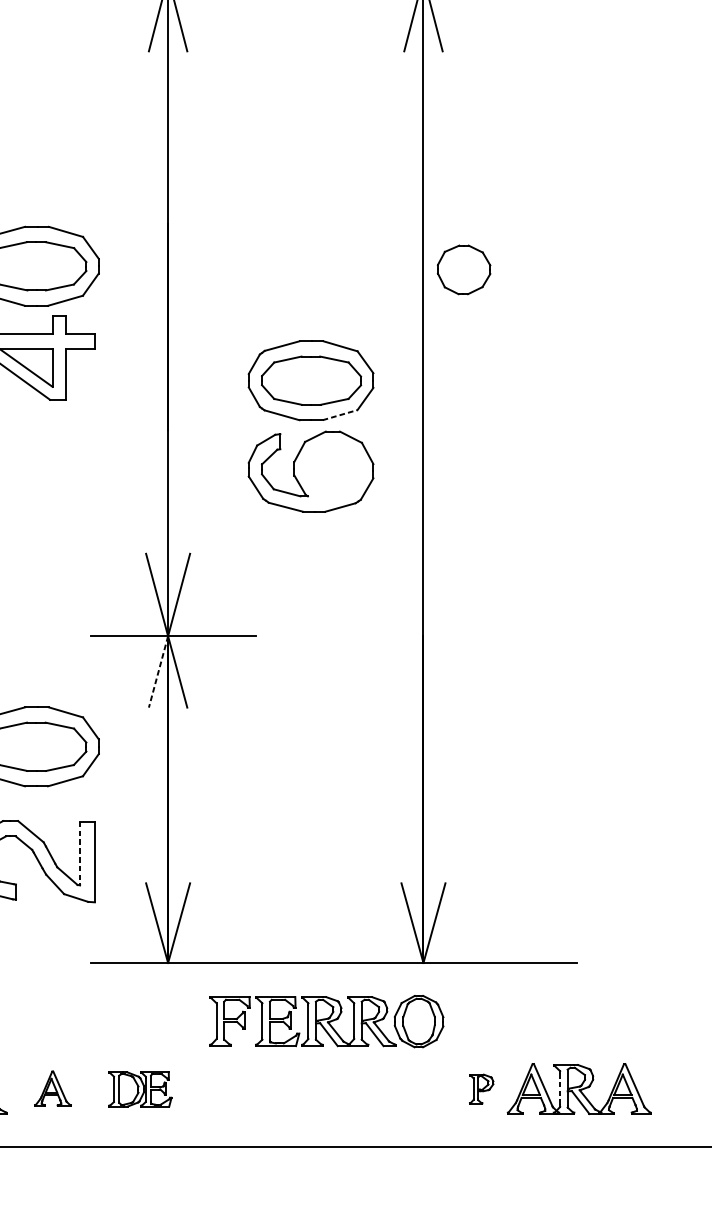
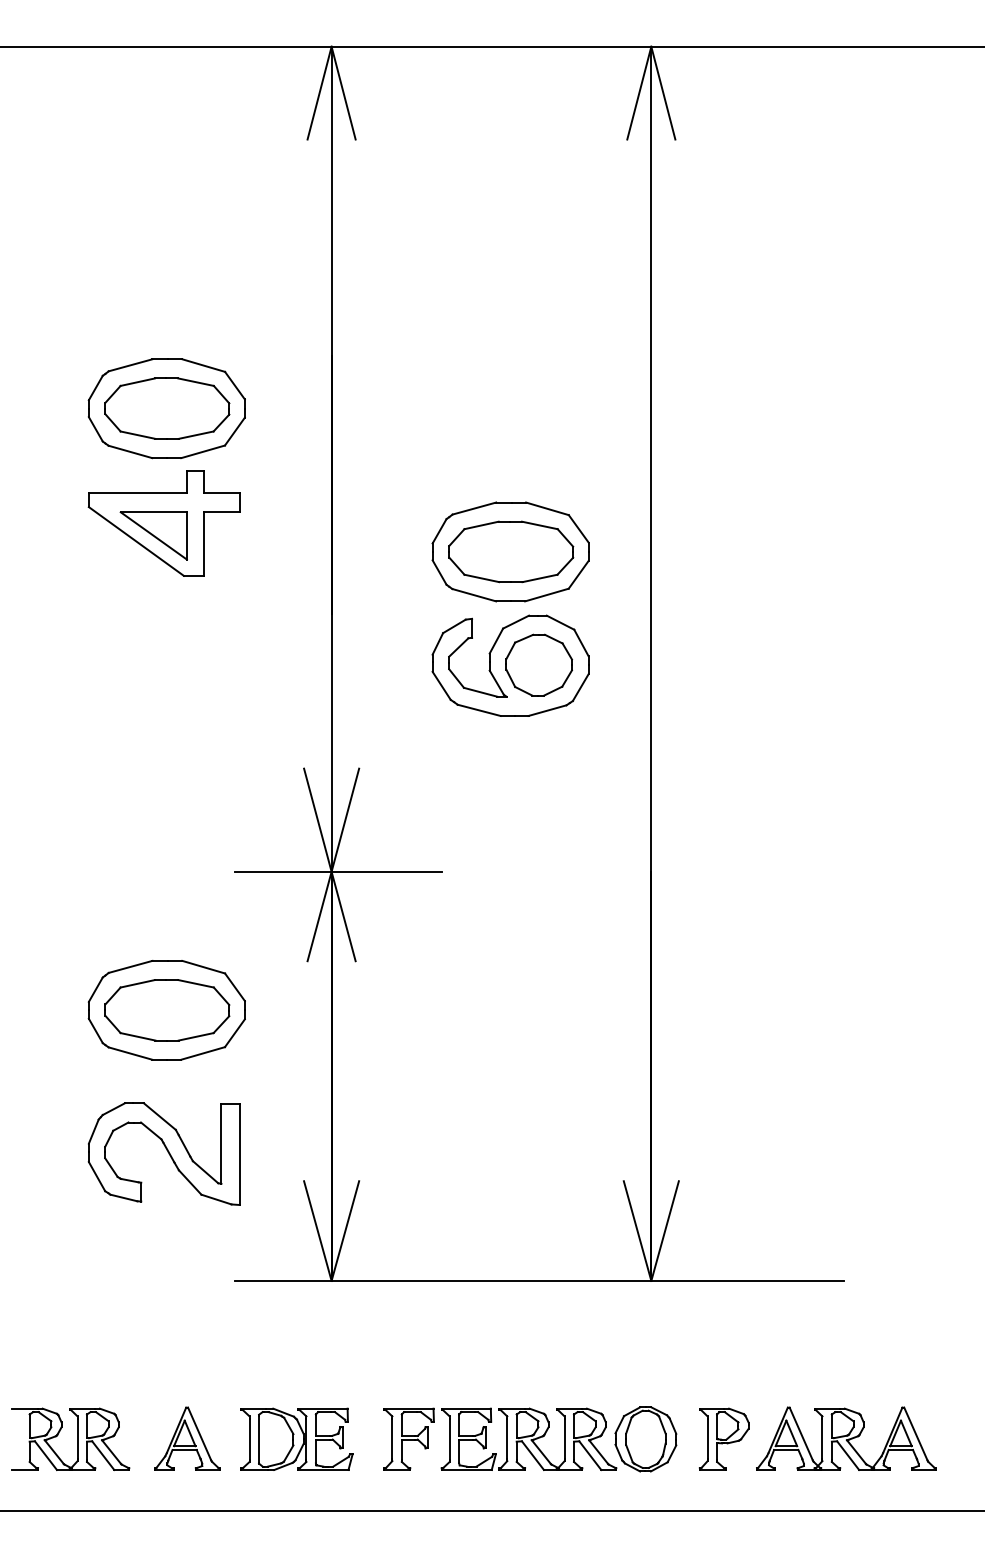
part: (463, 269) -> (538, 664), moved
line: (339, 415) -> (546, 595), dashed -> solid
line: (158, 672) -> (319, 917), dashed -> solid
line: (80, 853) -> (221, 1143), dashed -> solid
part: (326, 1021) -> (530, 1439), moved
part: (53, 1088) -> (187, 1438), size x1.43
part: (140, 1088) -> (296, 1438), size x1.43
part: (481, 1088) -> (723, 1438), size x1.67
line: (560, 1089) -> (822, 1439), dashed -> solid

